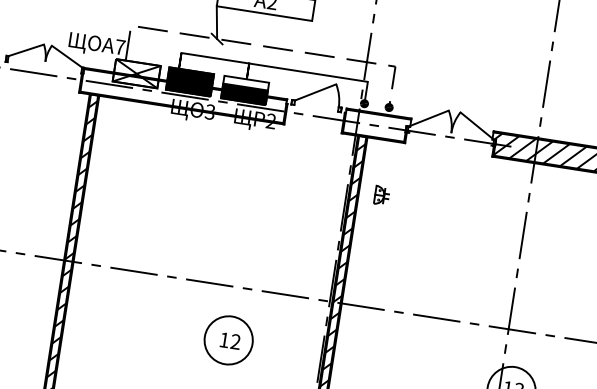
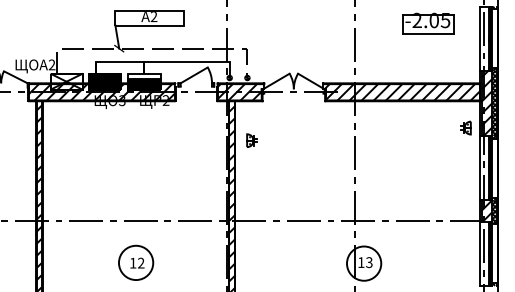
text: (119, 46) -> (51, 64), 7 -> 2
hatch: (182, 96) -> (101, 92), added
hatch: (376, 126) -> (240, 92), added
part: (229, 339) -> (136, 262), moved

